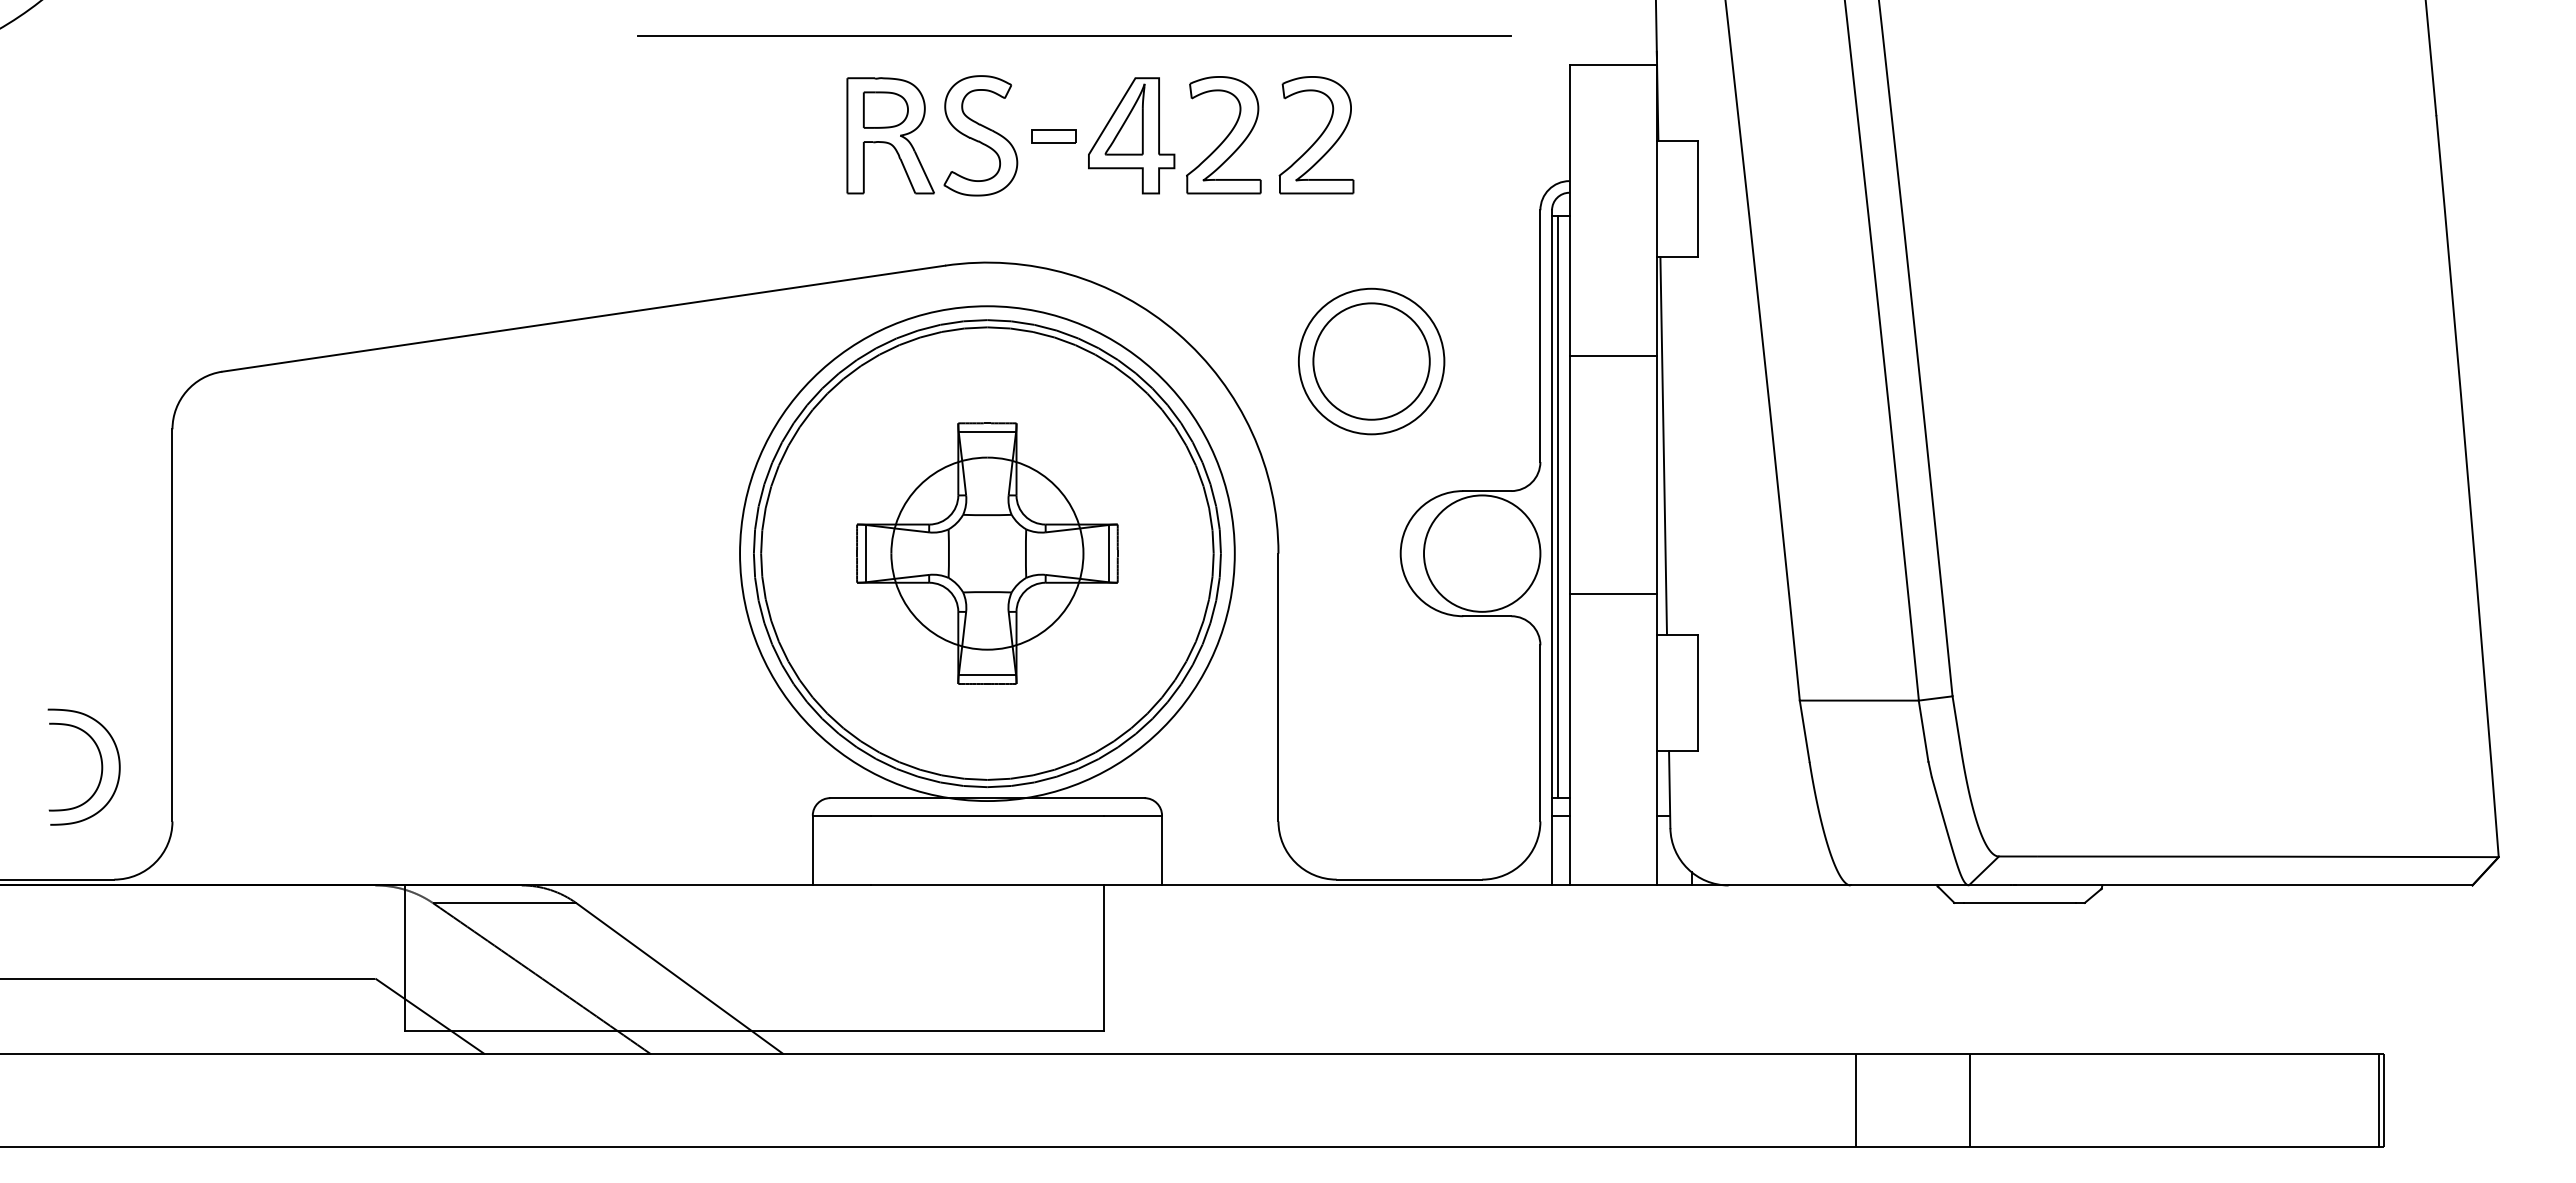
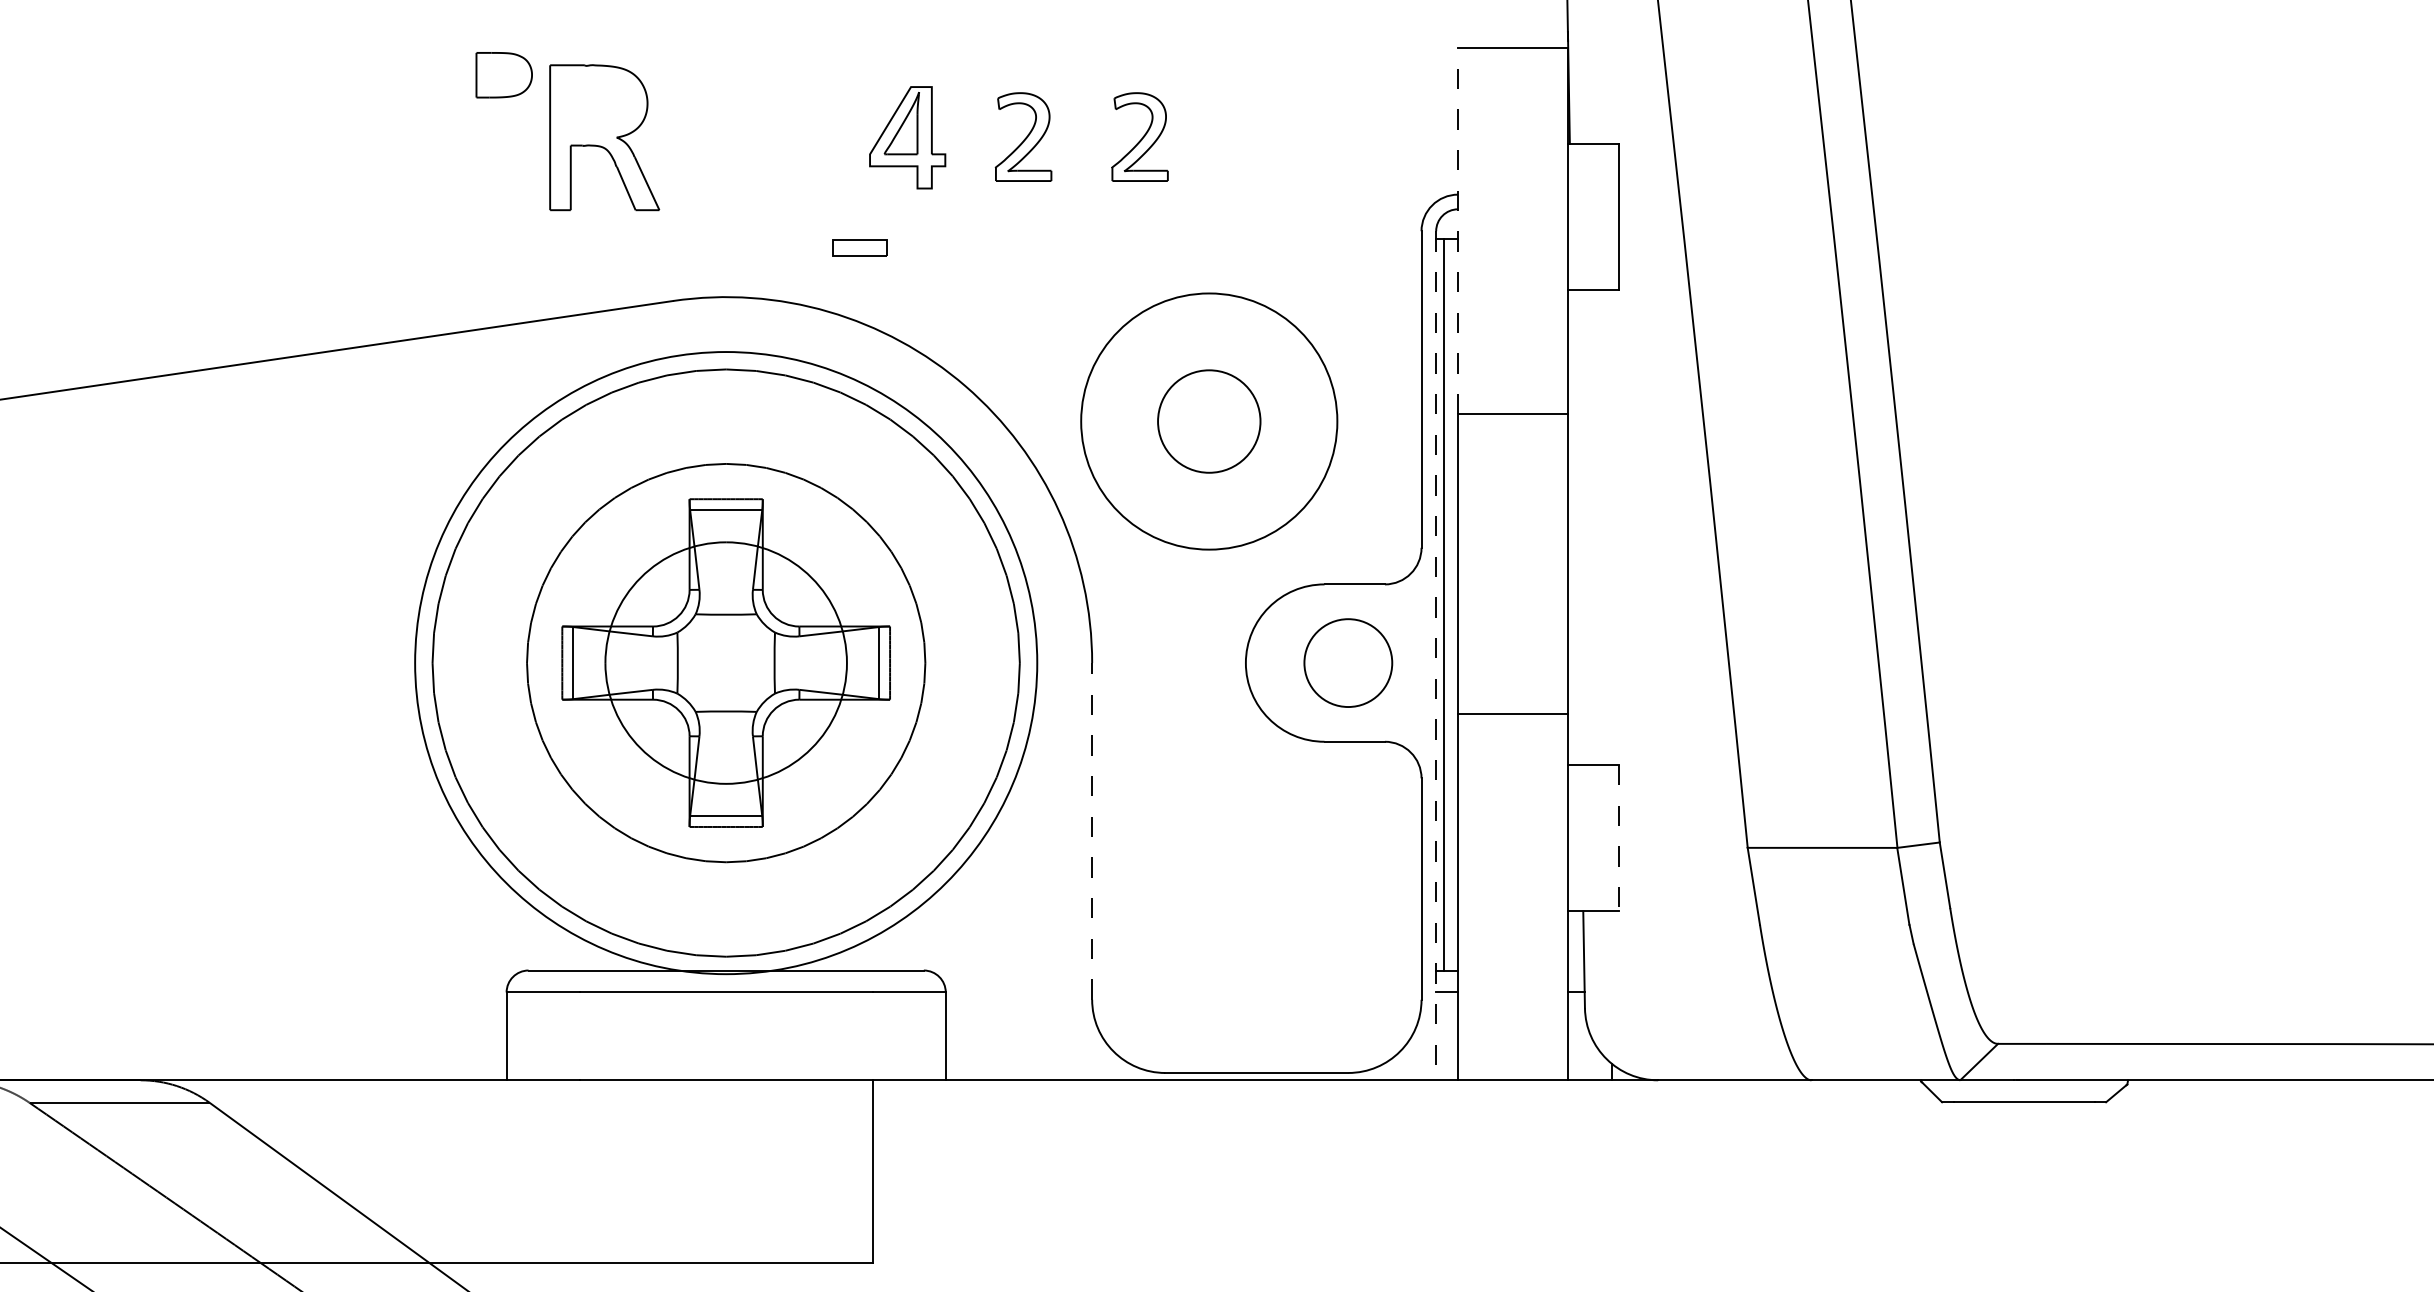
line: (1074, 35) -> (835, 11), removed
part: (885, 109) -> (503, 74), moved
part: (980, 135) -> (717, 137), removed
part: (1131, 135) -> (907, 137), size x0.7
part: (1223, 135) -> (1023, 137), size x0.6
part: (1316, 135) -> (1139, 137), size x0.6
part: (1053, 136) -> (859, 247), moved
line: (1569, 210) -> (1458, 231), solid -> dashed
circle: (1371, 361) -> (1209, 421), size x0.7
circle: (1371, 361) -> (1209, 421), size x1.4
line: (1663, 445) -> (1576, 527), removed
line: (1552, 547) -> (1436, 655), solid -> dashed
circle: (987, 553) -> (726, 662), size x0.7
circle: (1482, 553) -> (1348, 662), size x0.6
line: (1278, 687) -> (1092, 831), solid -> dashed
line: (1697, 693) -> (1619, 838), solid -> dashed

